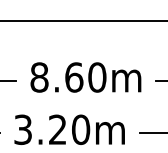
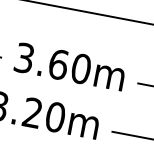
text: (39, 77) -> (24, 58), 8.60m -> 3.60m

